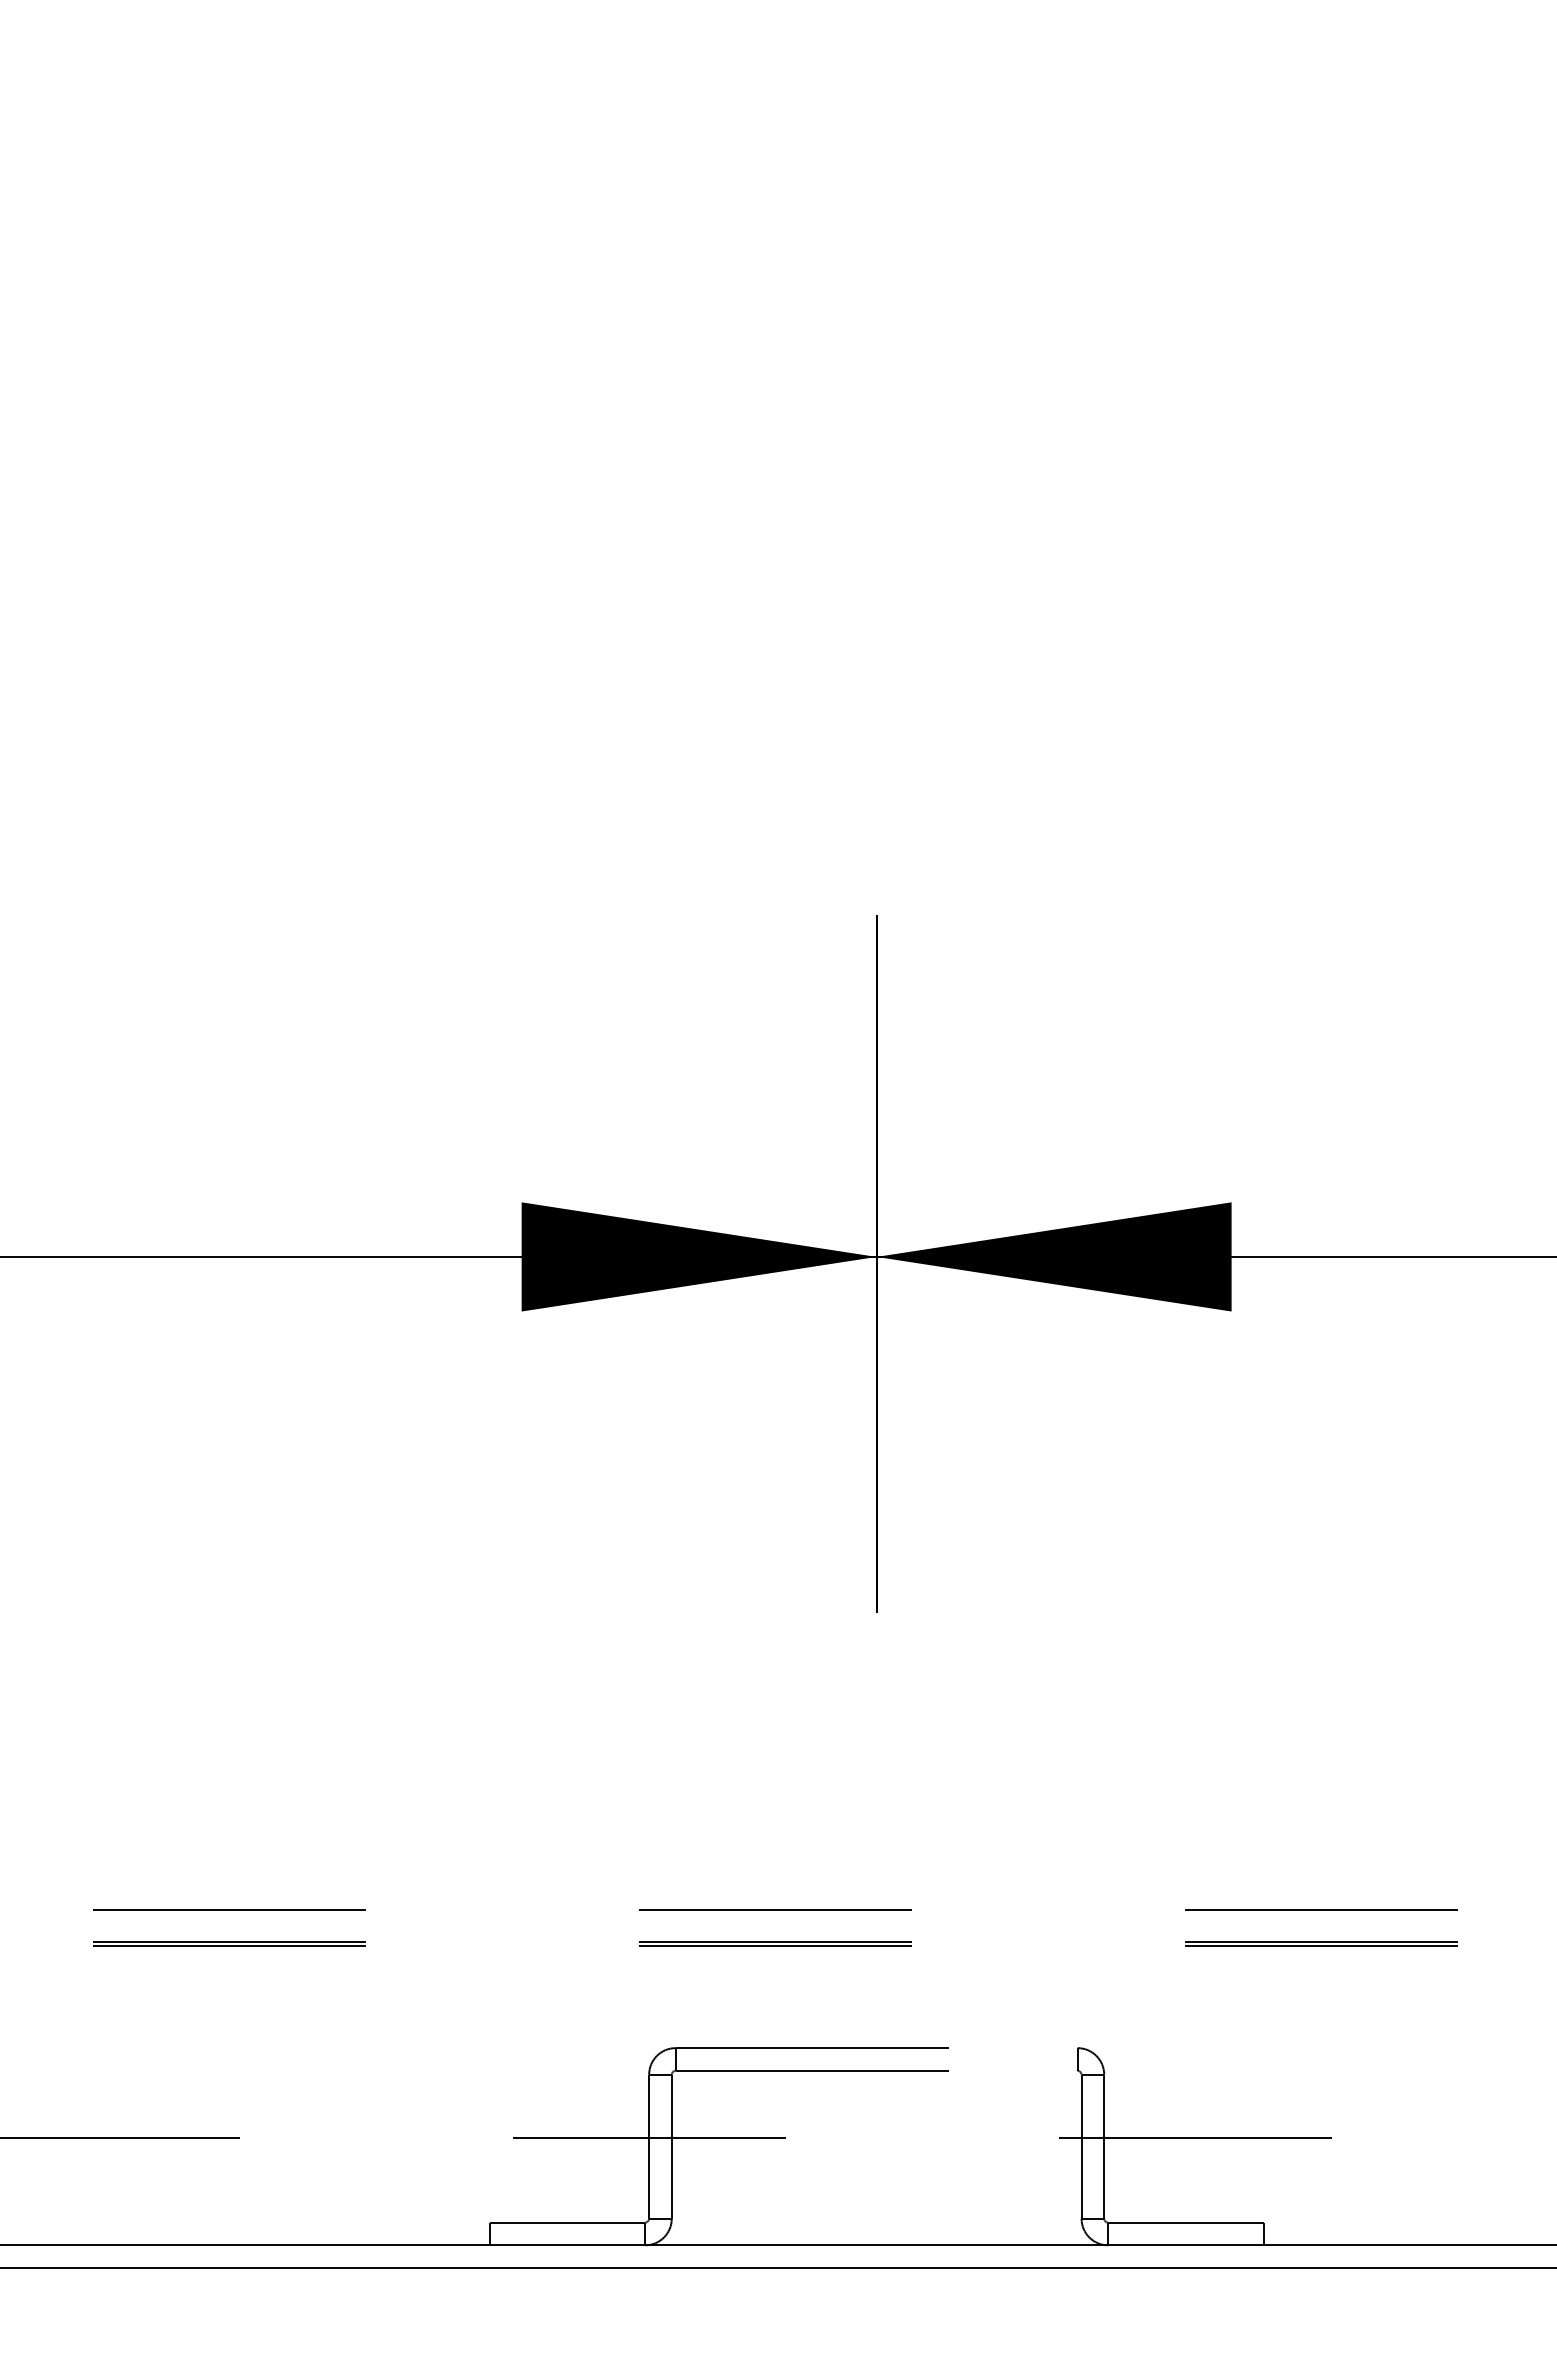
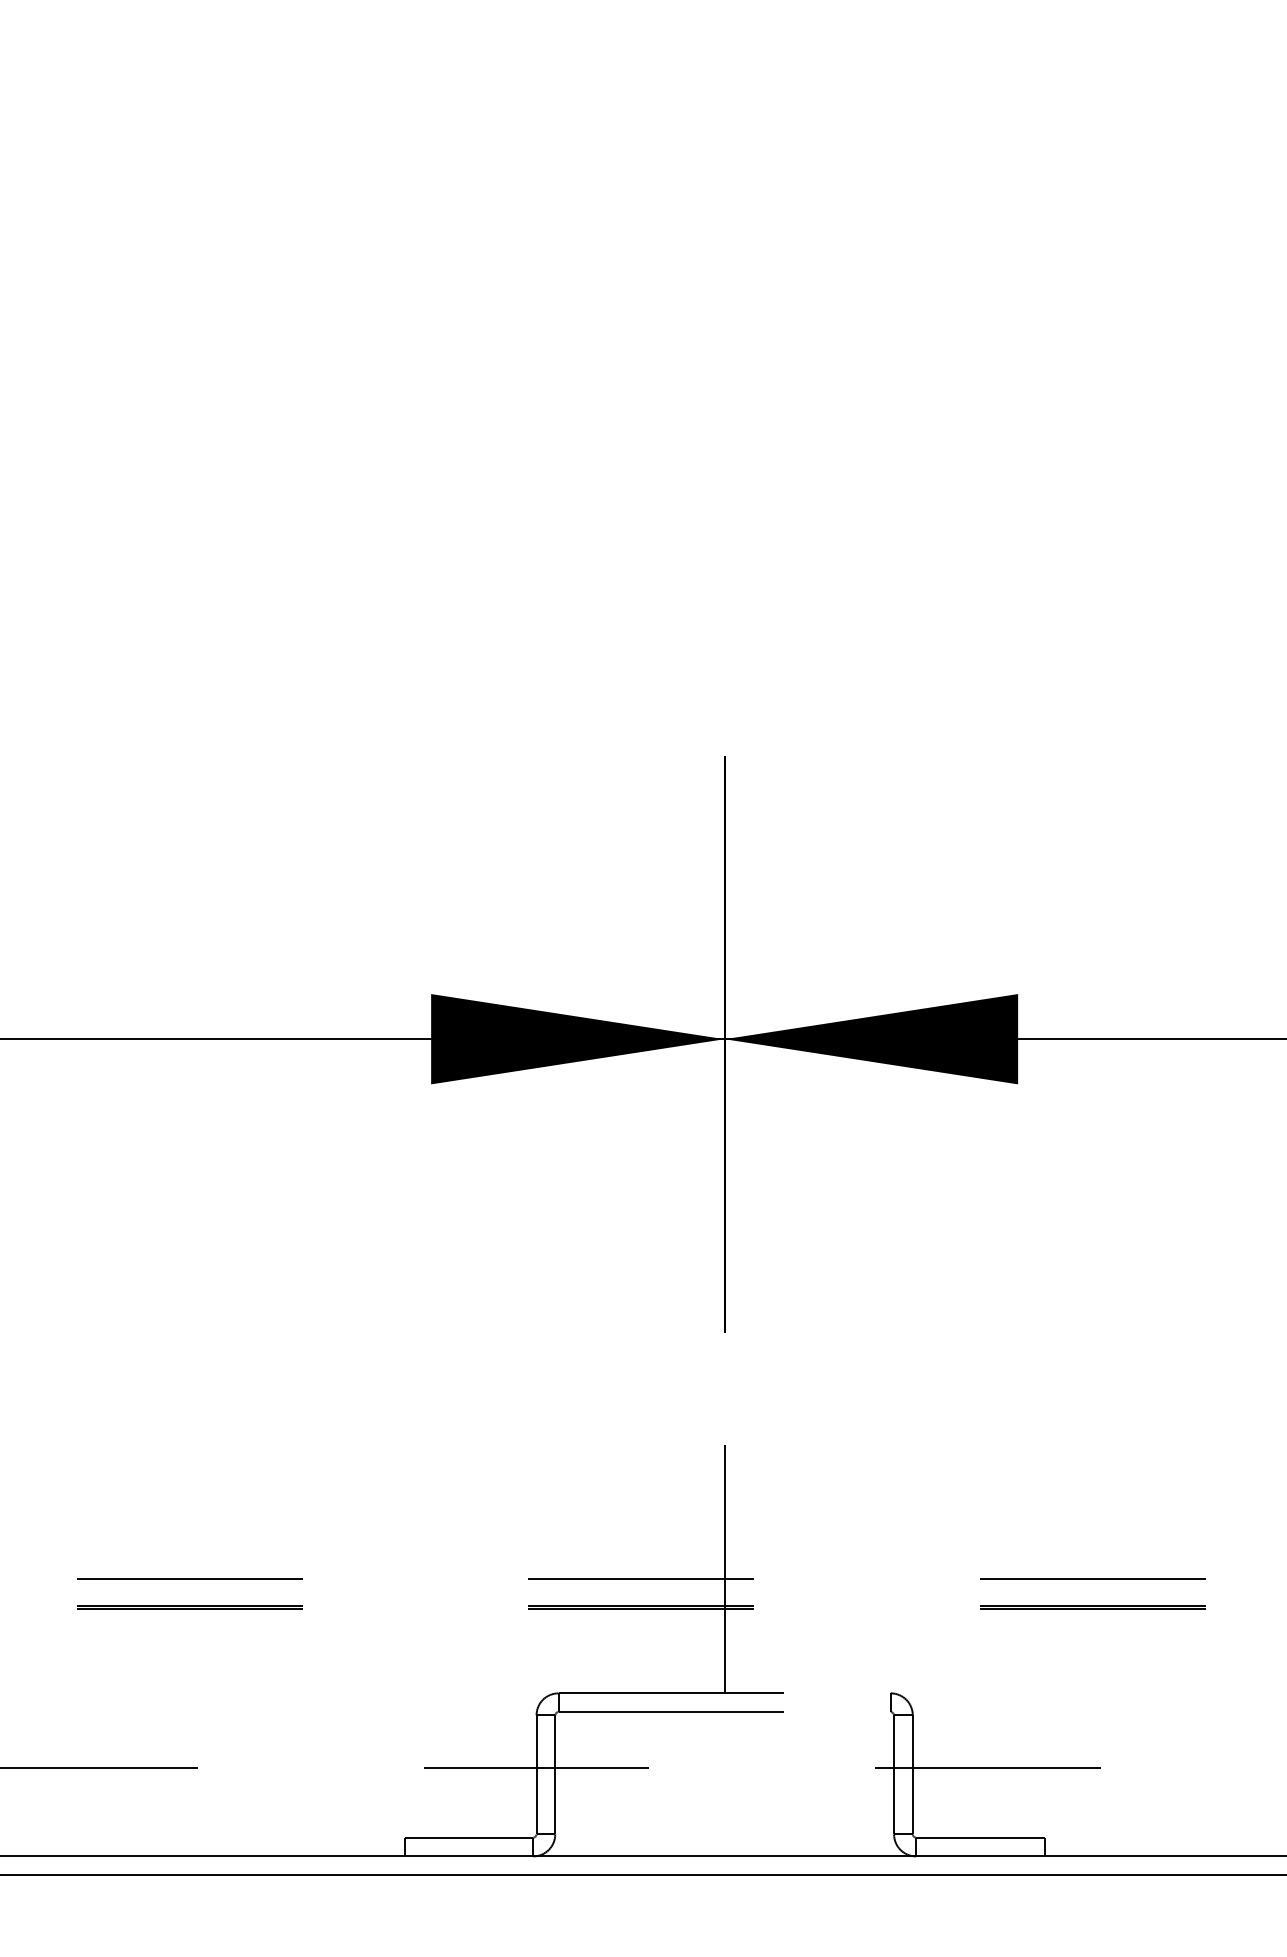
line: (876, 1898) -> (724, 1569), added

